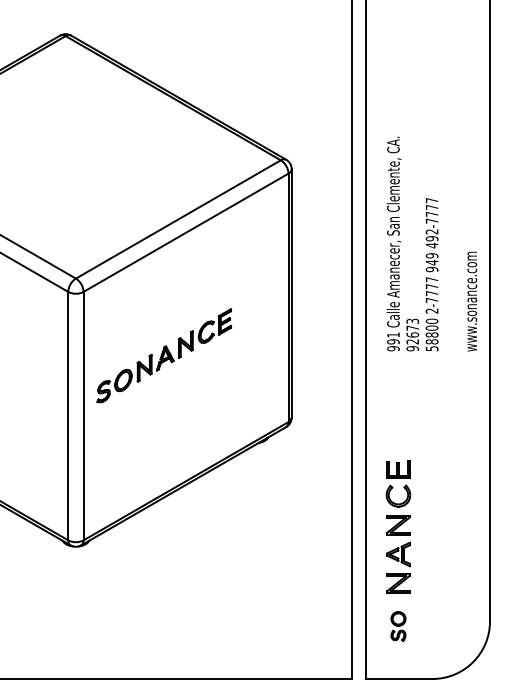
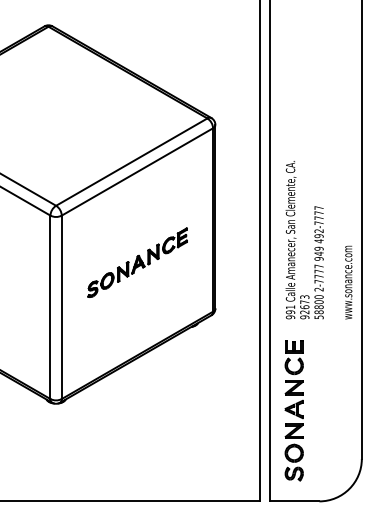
text: (431, 243) -> (318, 239), moved
part: (164, 355) -> (137, 262), moved
part: (398, 626) -> (294, 462), size x1.67

